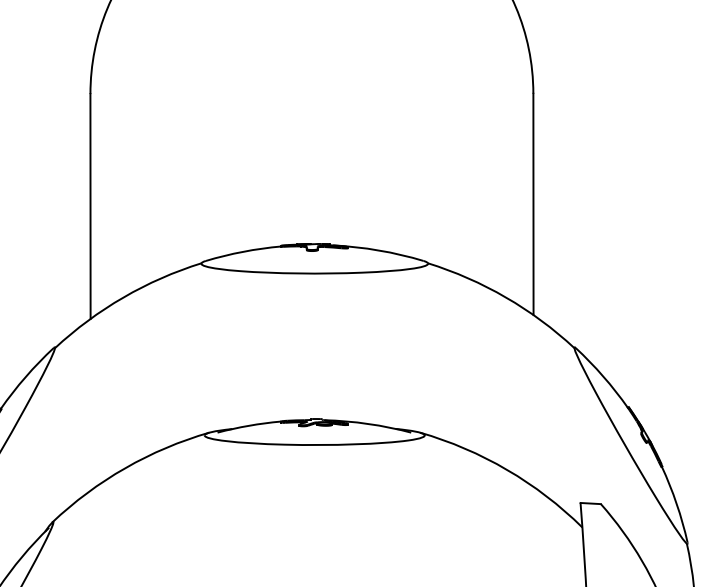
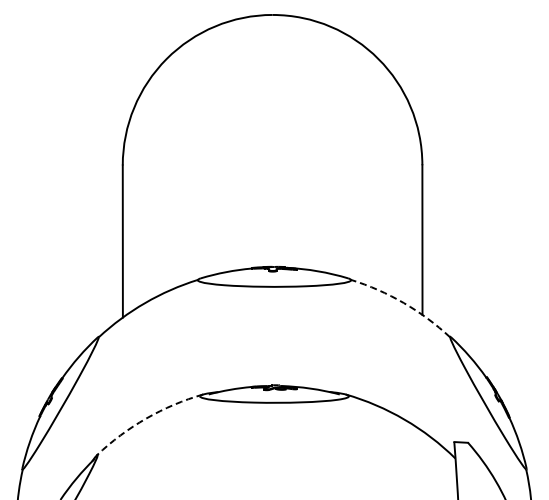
arc: (505, 298) -> (403, 303), solid -> dashed
arc: (125, 468) -> (146, 418), solid -> dashed

